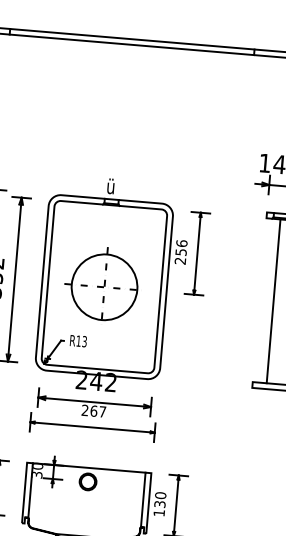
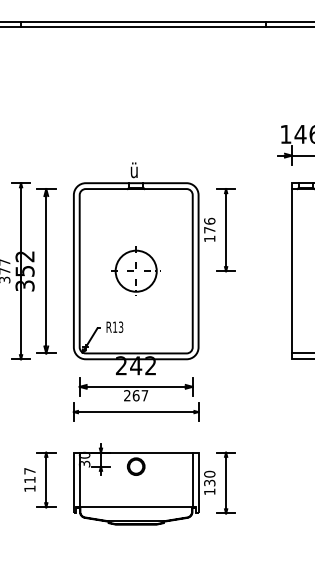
text: (180, 256) -> (209, 234), 256 -> 176
part: (103, 286) -> (135, 270), size x0.62
line: (273, 301) -> (291, 271), moved
line: (84, 522) -> (136, 507), added

